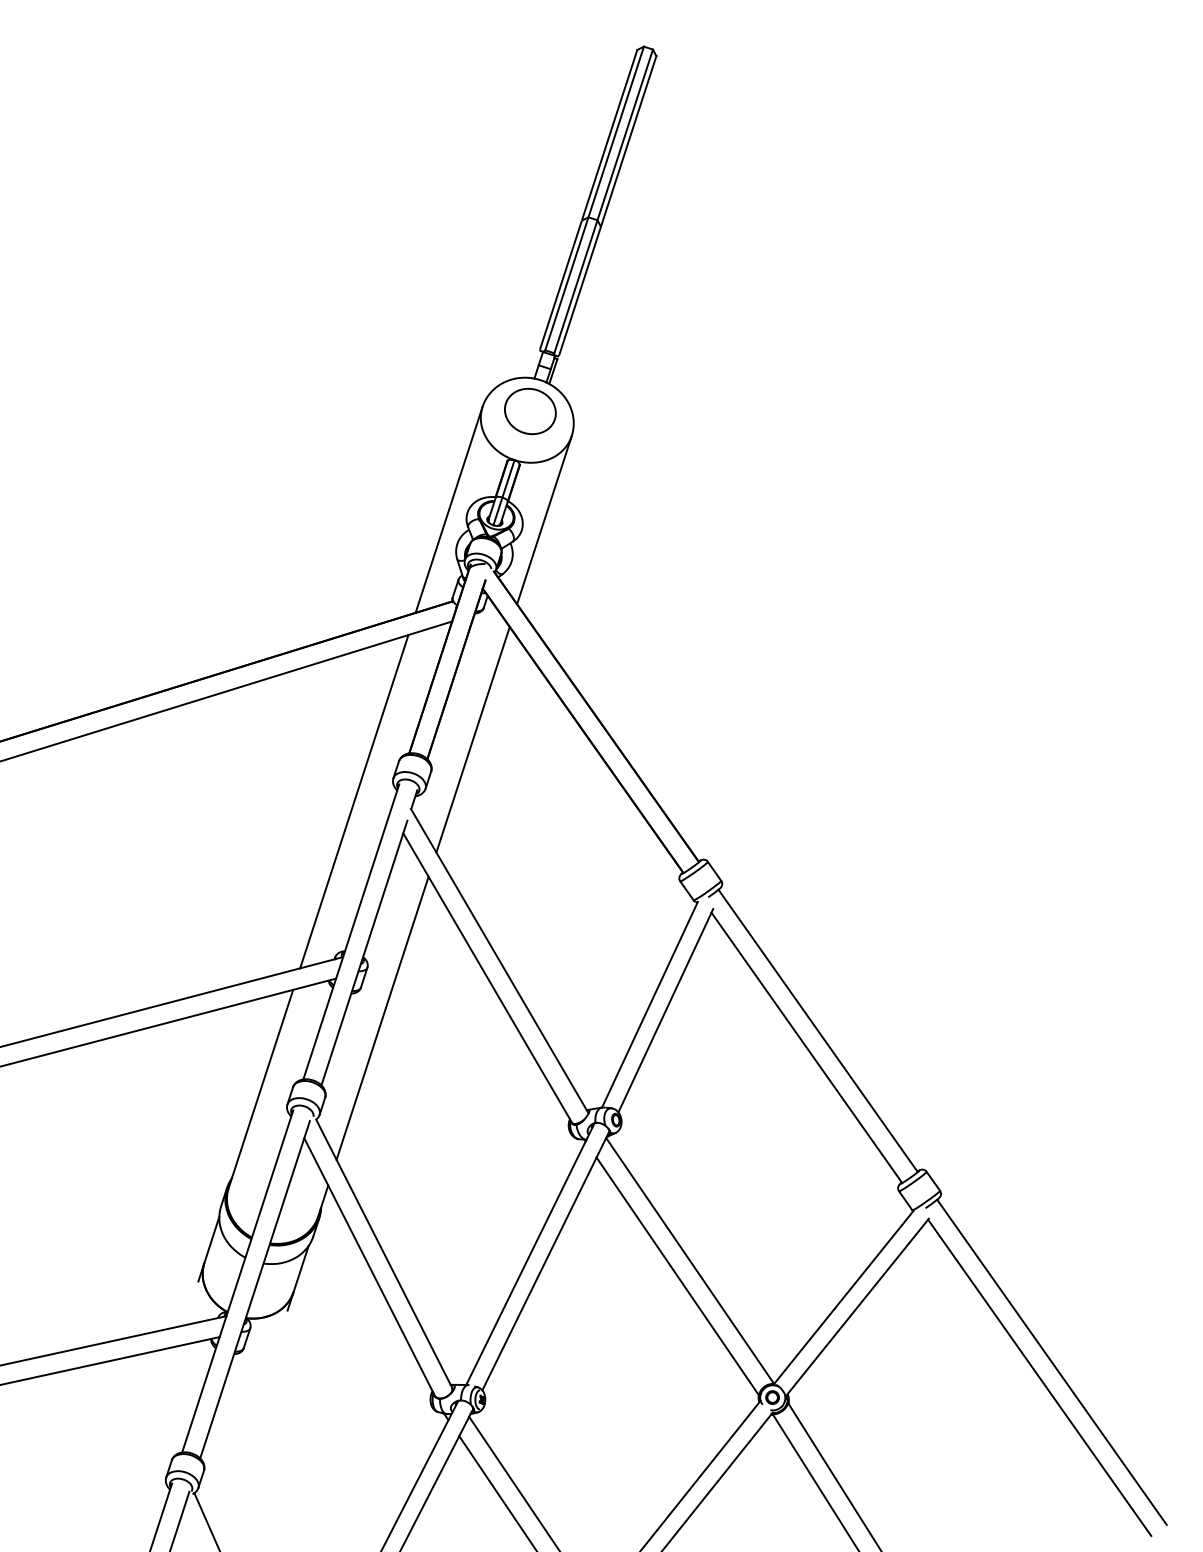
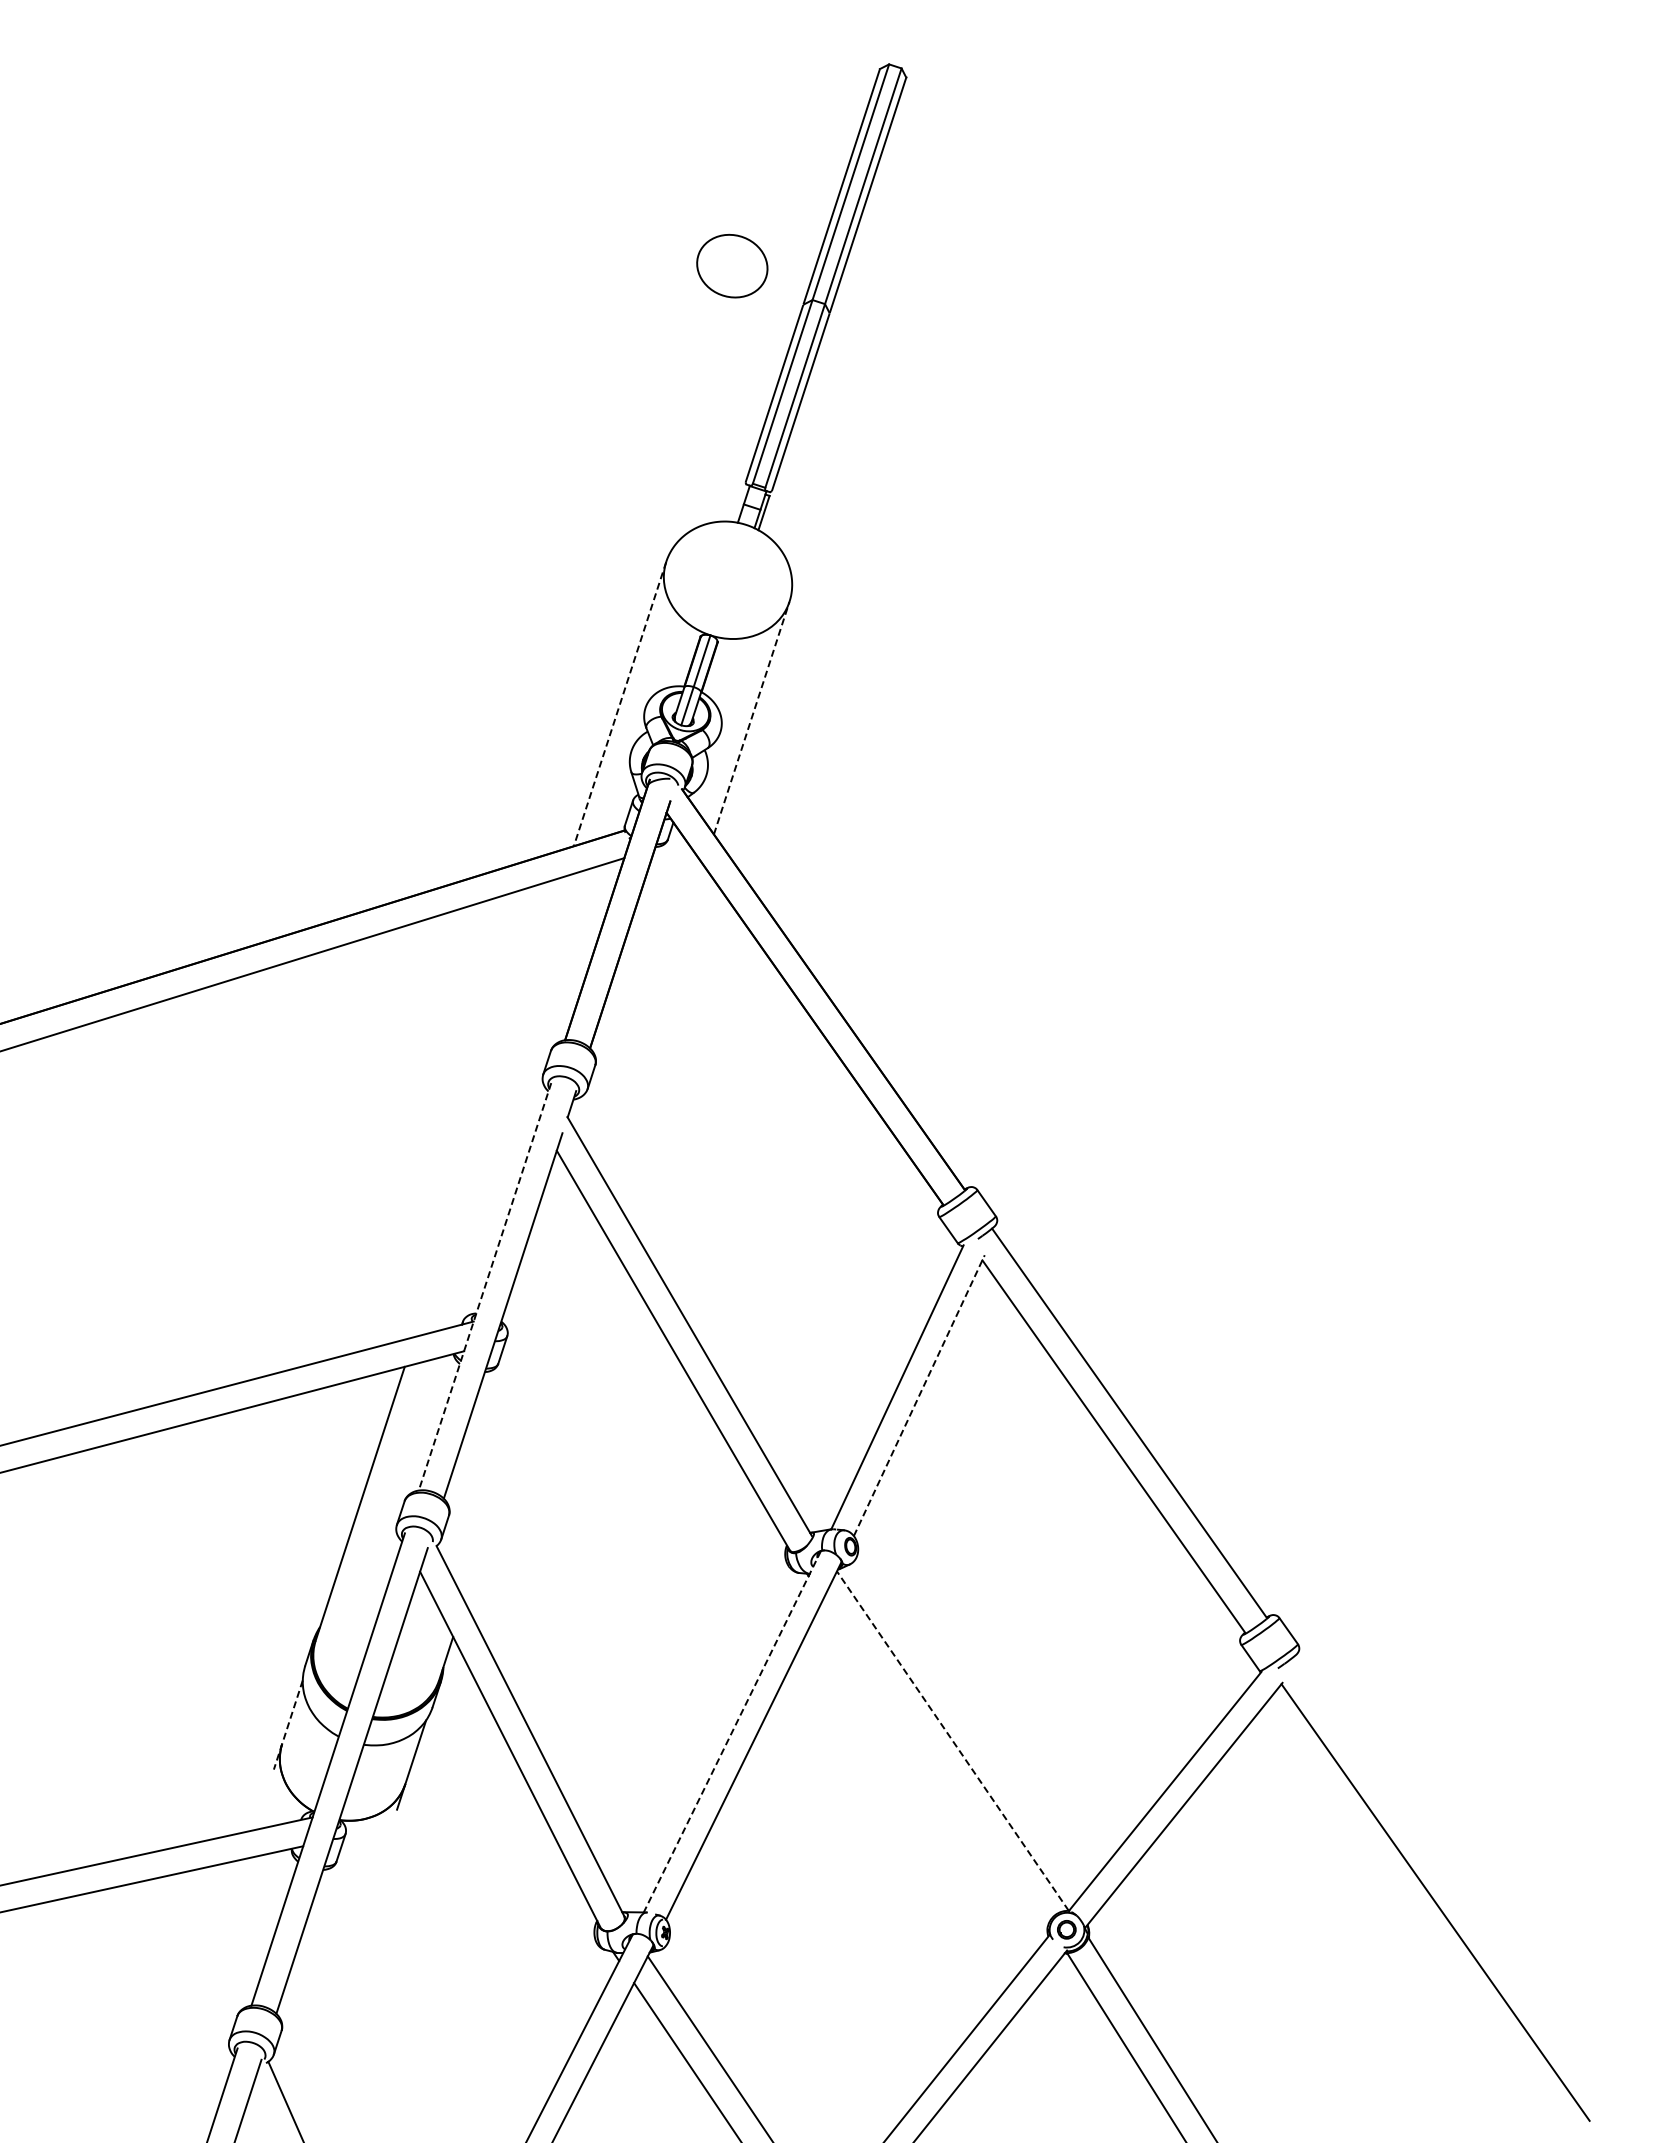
part: (530, 411) -> (732, 266), moved
line: (448, 510) -> (619, 704), solid -> dashed
line: (544, 519) -> (751, 717), solid -> dashed
line: (472, 739) -> (652, 1021), removed
line: (353, 801) -> (488, 1106), removed
line: (350, 932) -> (484, 1287), solid -> dashed
line: (665, 1010) -> (919, 1395), solid -> dashed
line: (382, 1017) -> (527, 1405), removed
line: (208, 1249) -> (288, 1725), solid -> dashed
line: (530, 1254) -> (732, 1732), solid -> dashed
line: (689, 1260) -> (952, 1740), solid -> dashed
line: (677, 1276) -> (935, 1762), removed
line: (1051, 1361) -> (1452, 1880), removed

